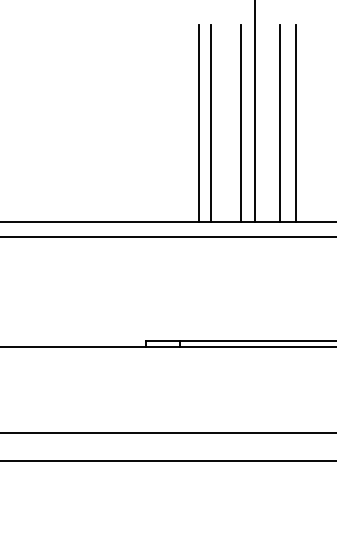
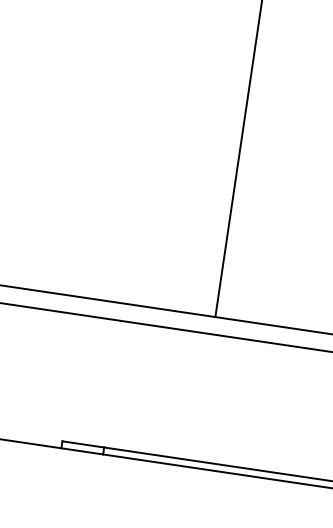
line: (199, 123) -> (166, 187), removed
line: (211, 123) -> (180, 189), removed
line: (240, 123) -> (216, 194), removed
line: (279, 123) -> (263, 201), removed
line: (295, 123) -> (282, 204), removed

